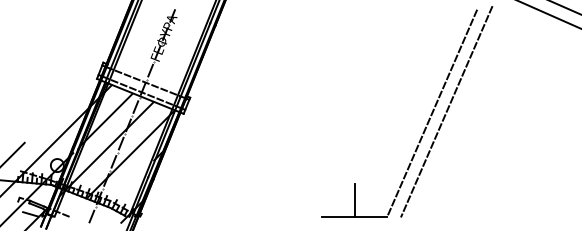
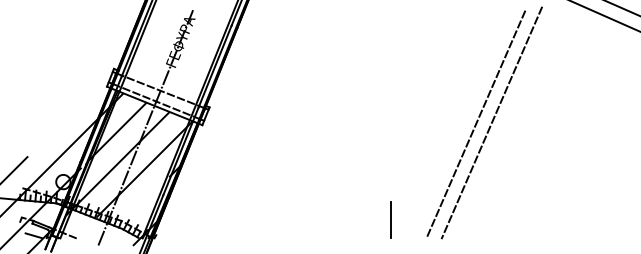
line: (354, 216) -> (390, 238), removed

